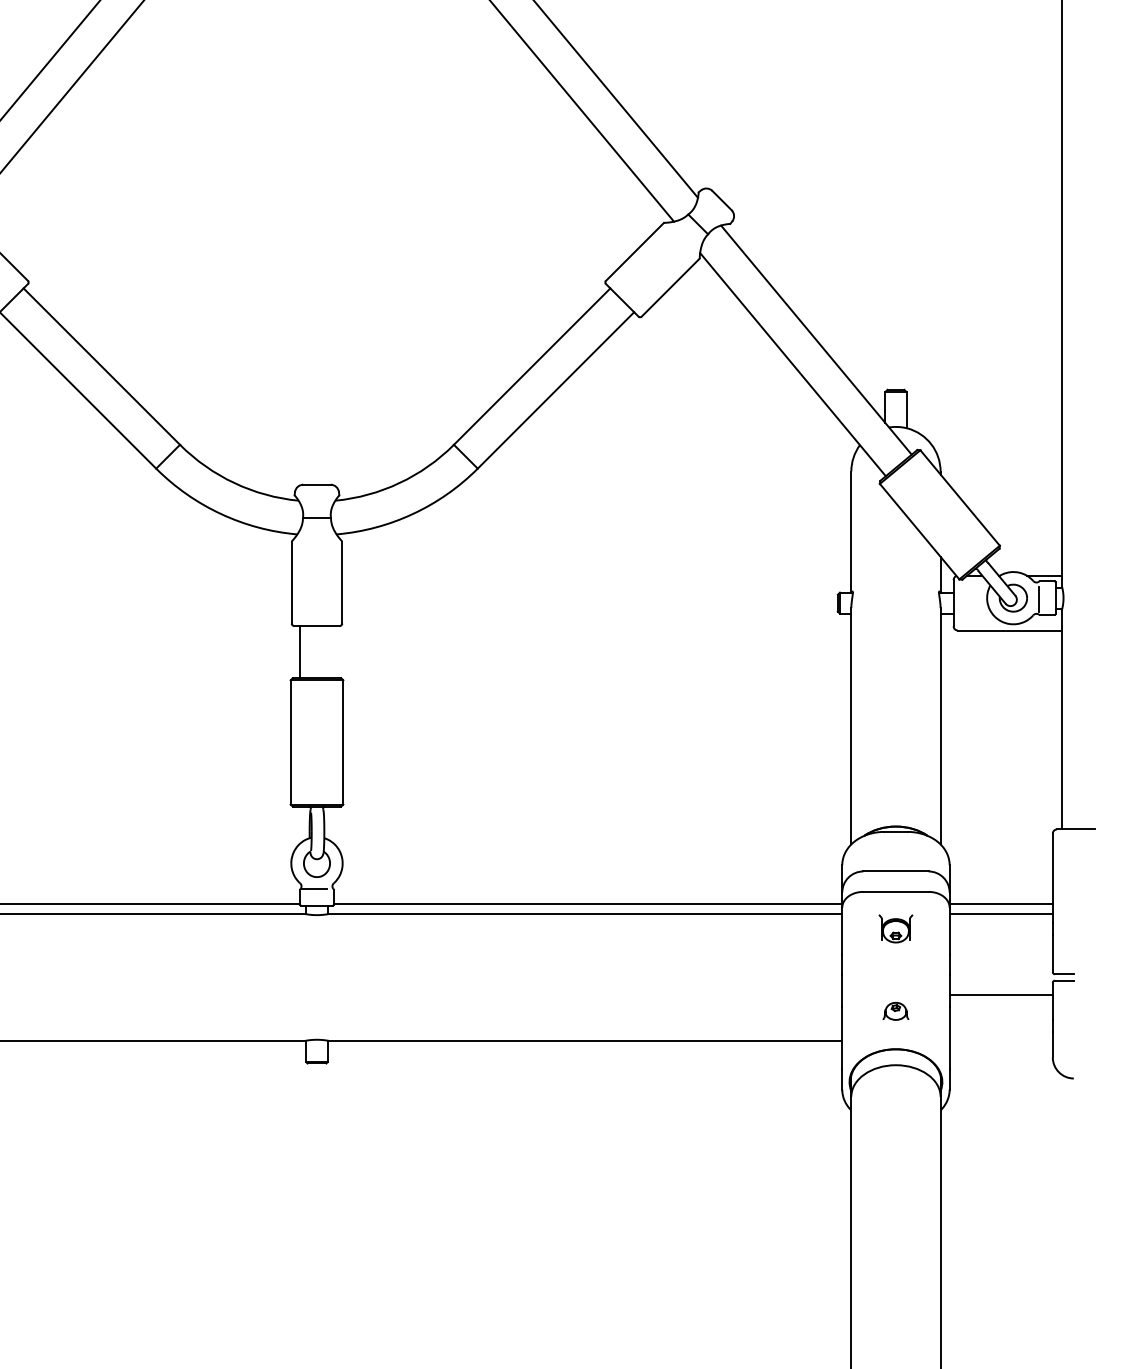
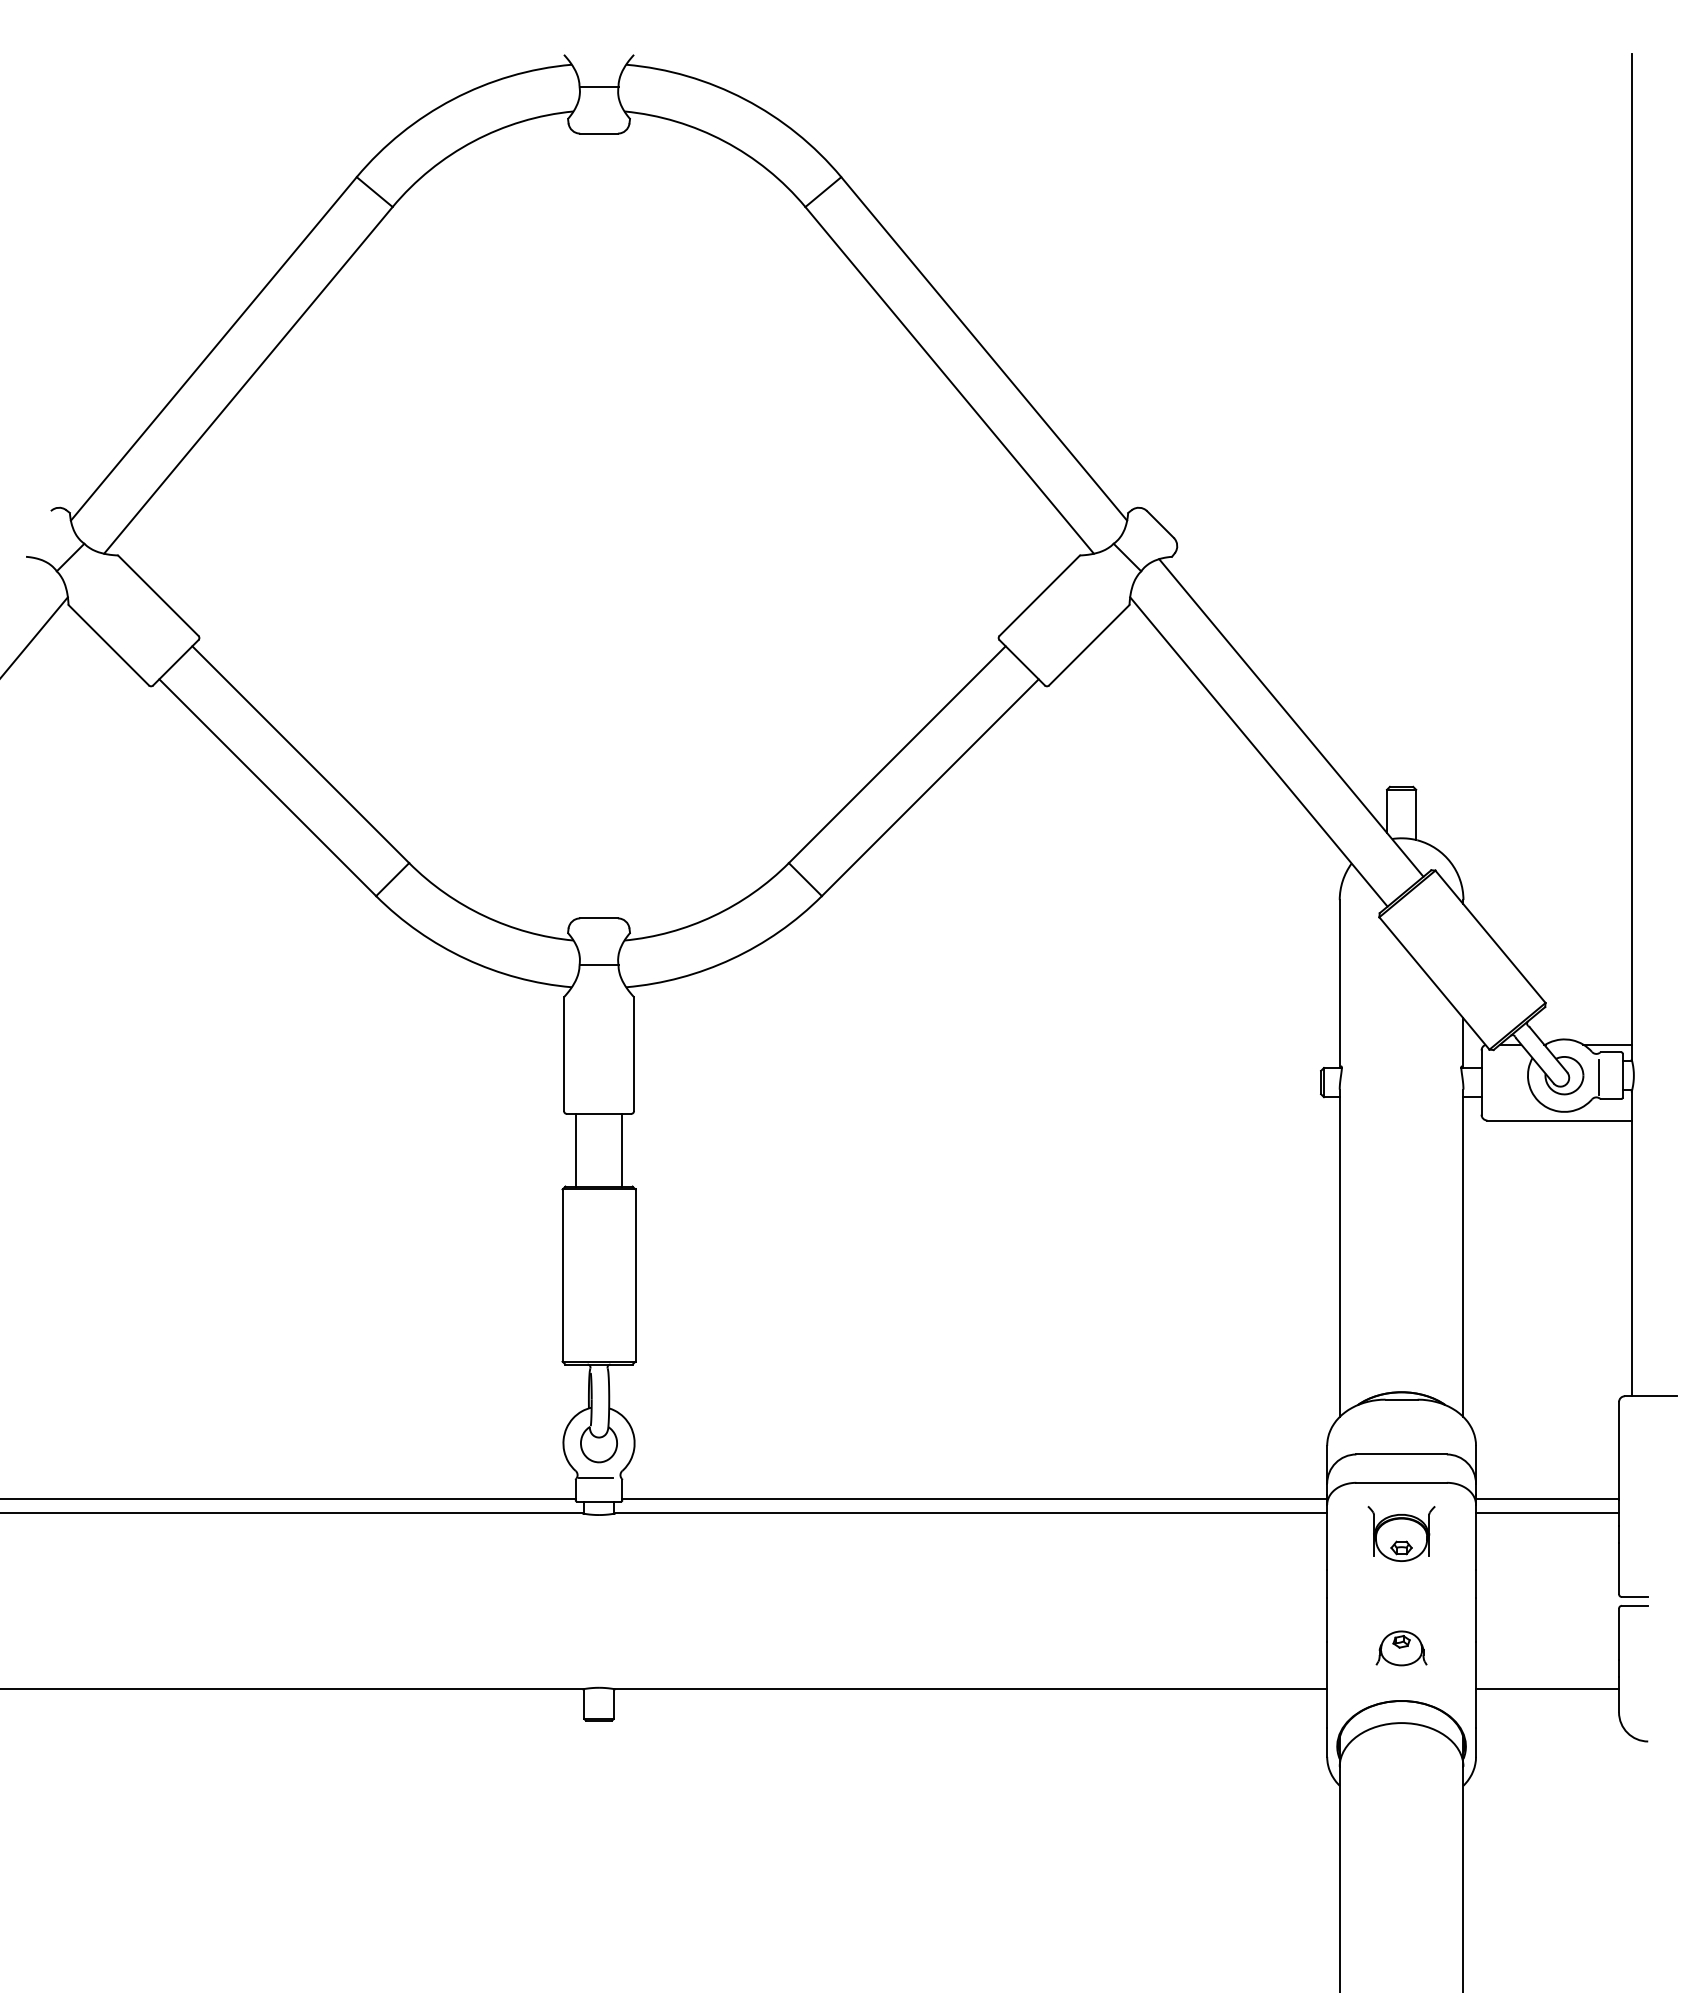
line: (333, 651) -> (622, 1149), added
part: (895, 928) -> (1401, 1533), size x1.43
line: (1001, 995) -> (1547, 1689), moved
part: (895, 1011) -> (1401, 1648), size x1.43

